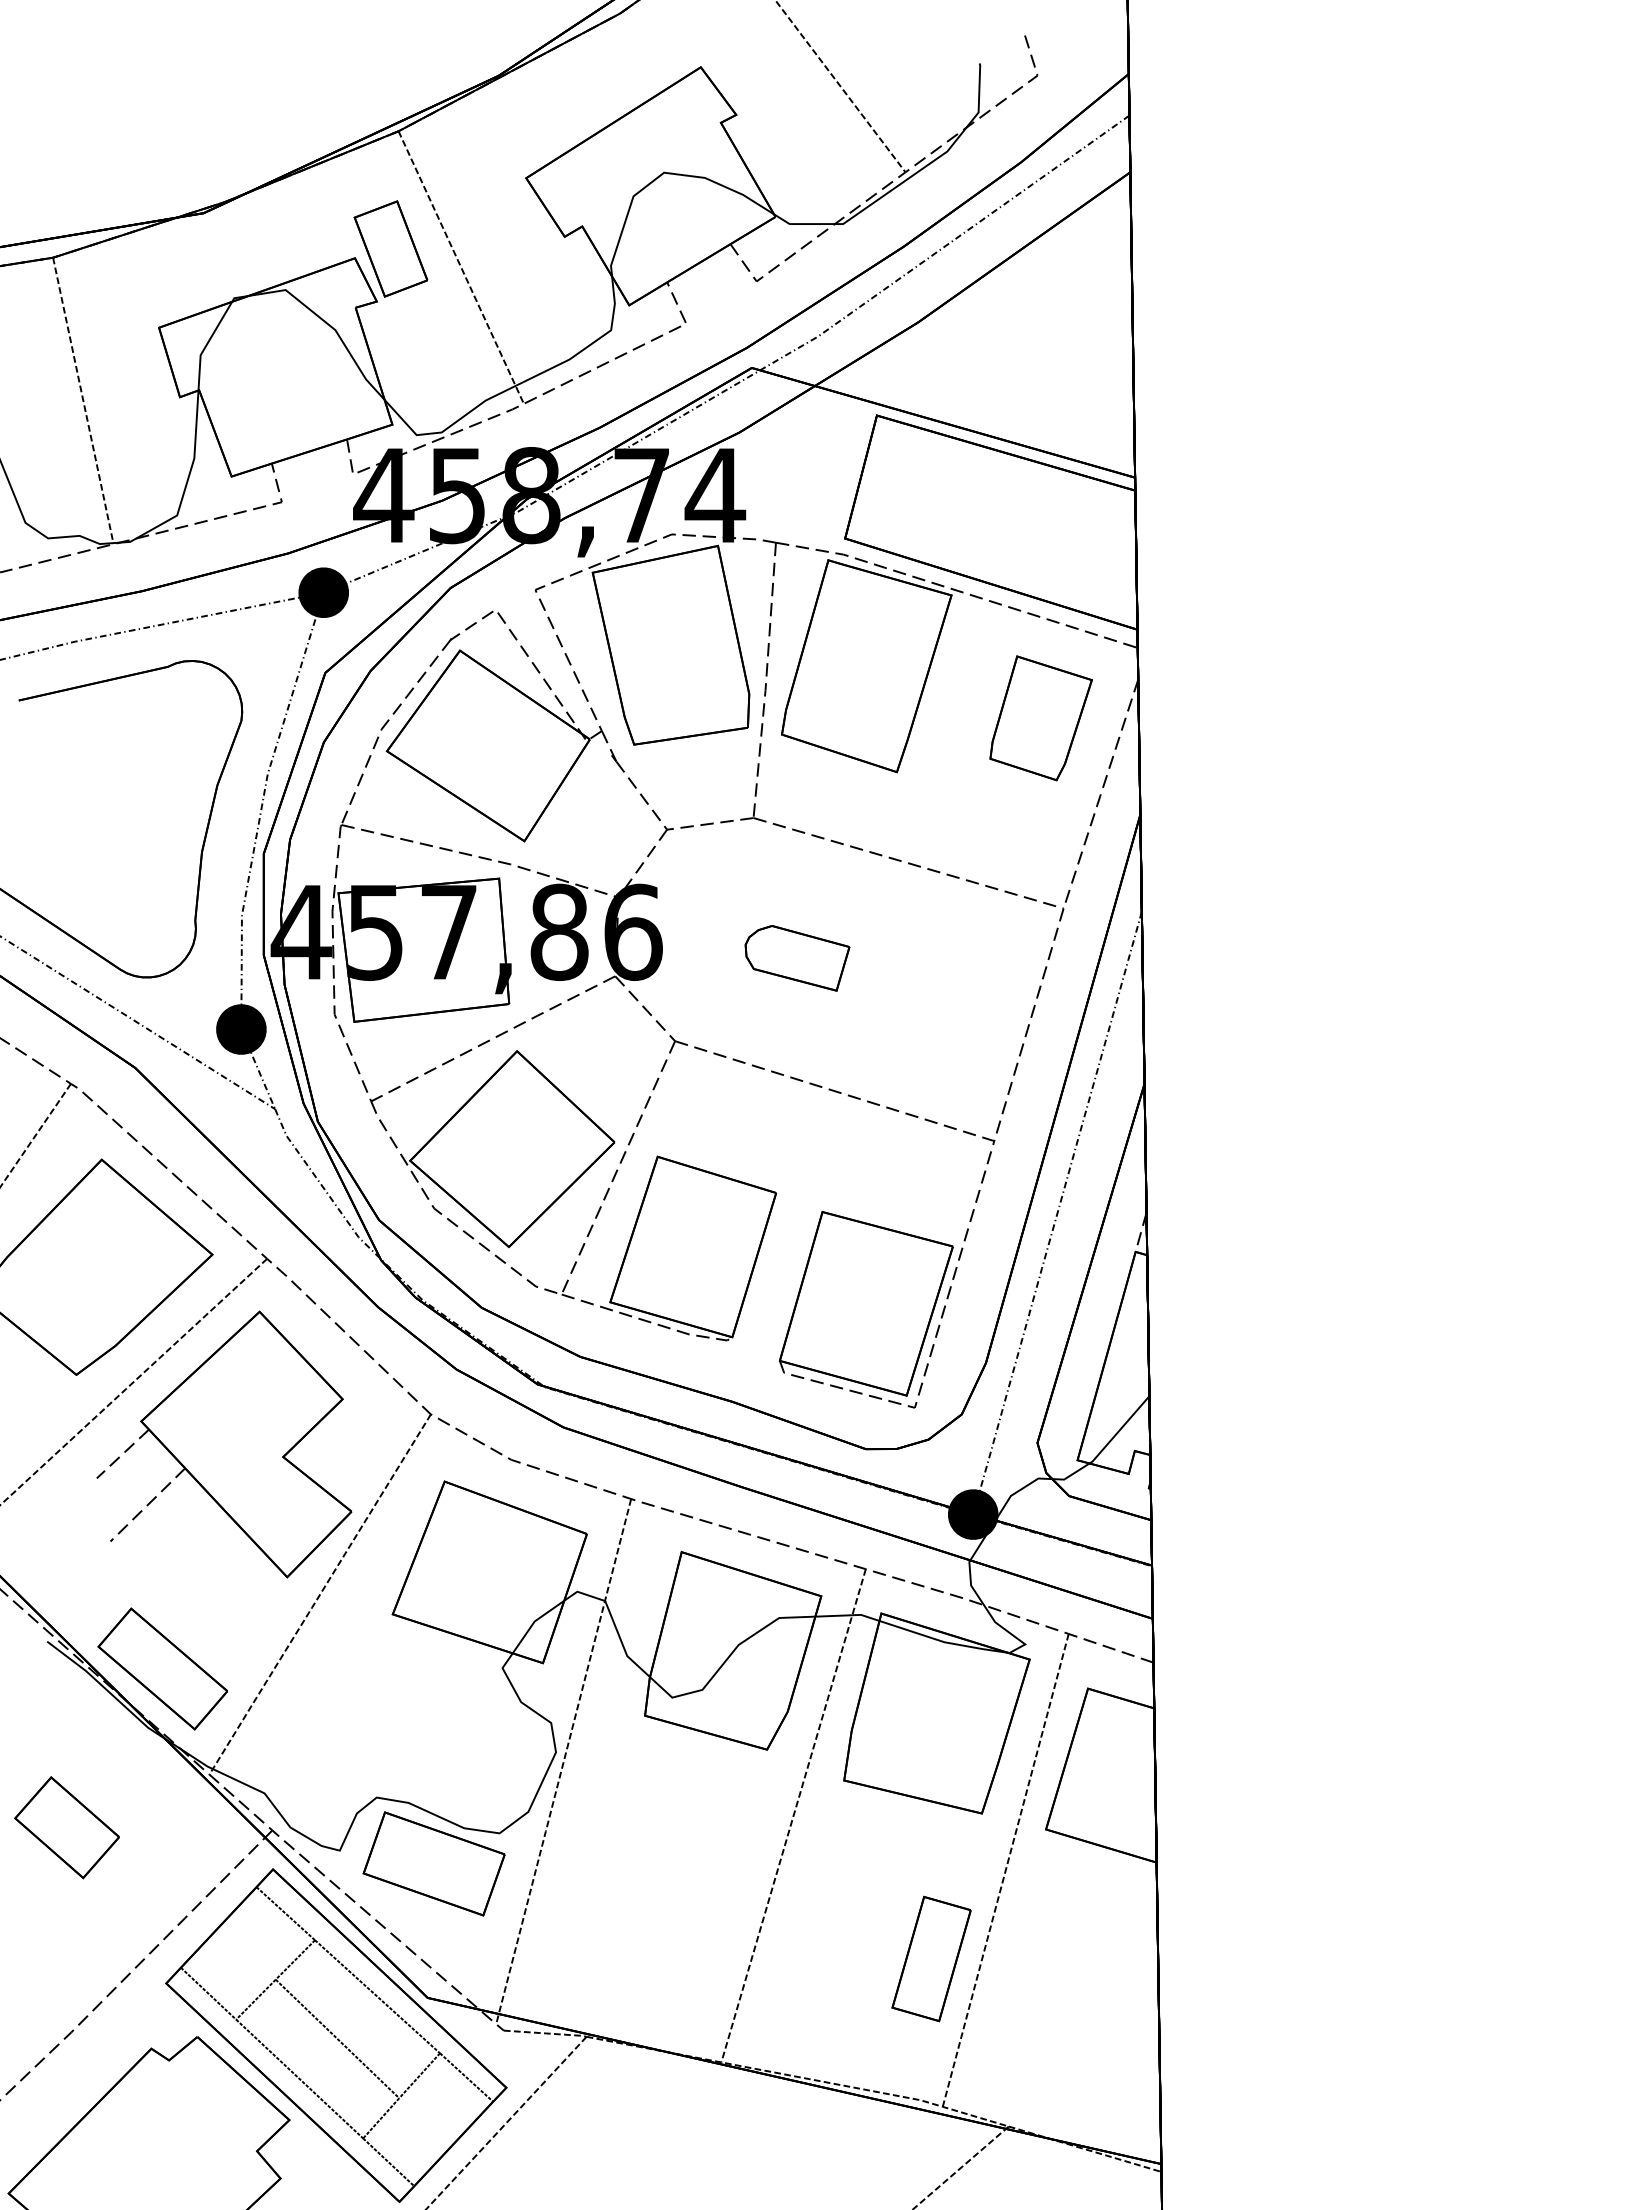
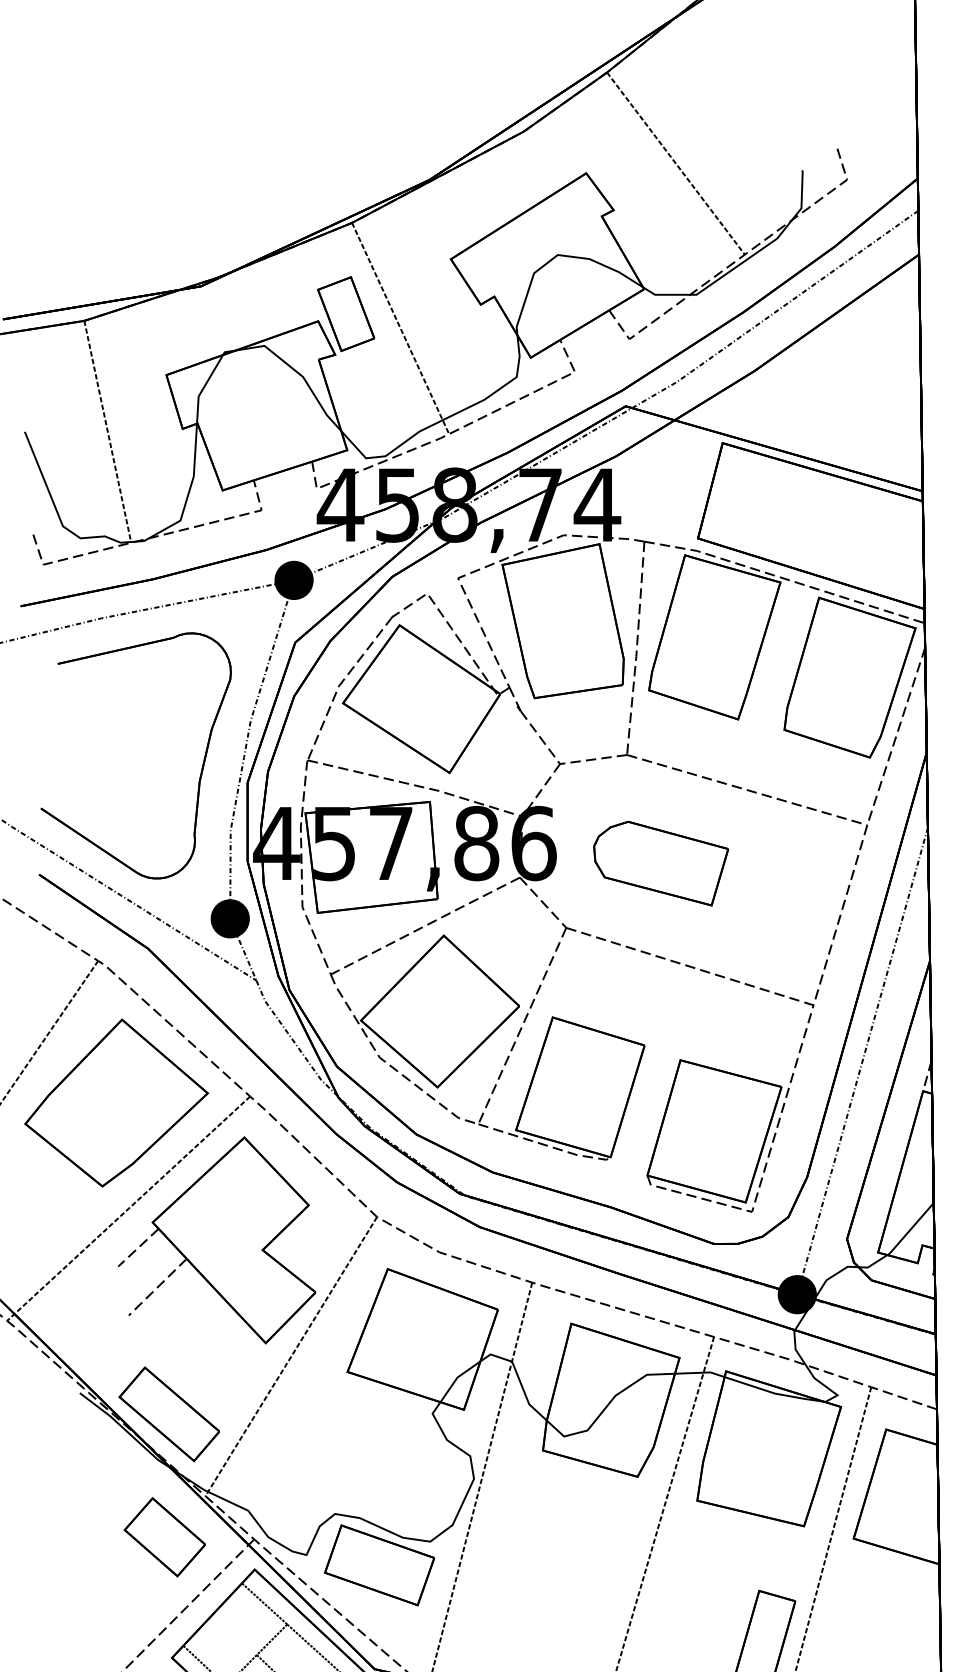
part: (1040, 718) -> (849, 677), size x1.67
part: (797, 958) -> (661, 863), size x1.67
part: (66, 1827) -> (164, 1537), moved

